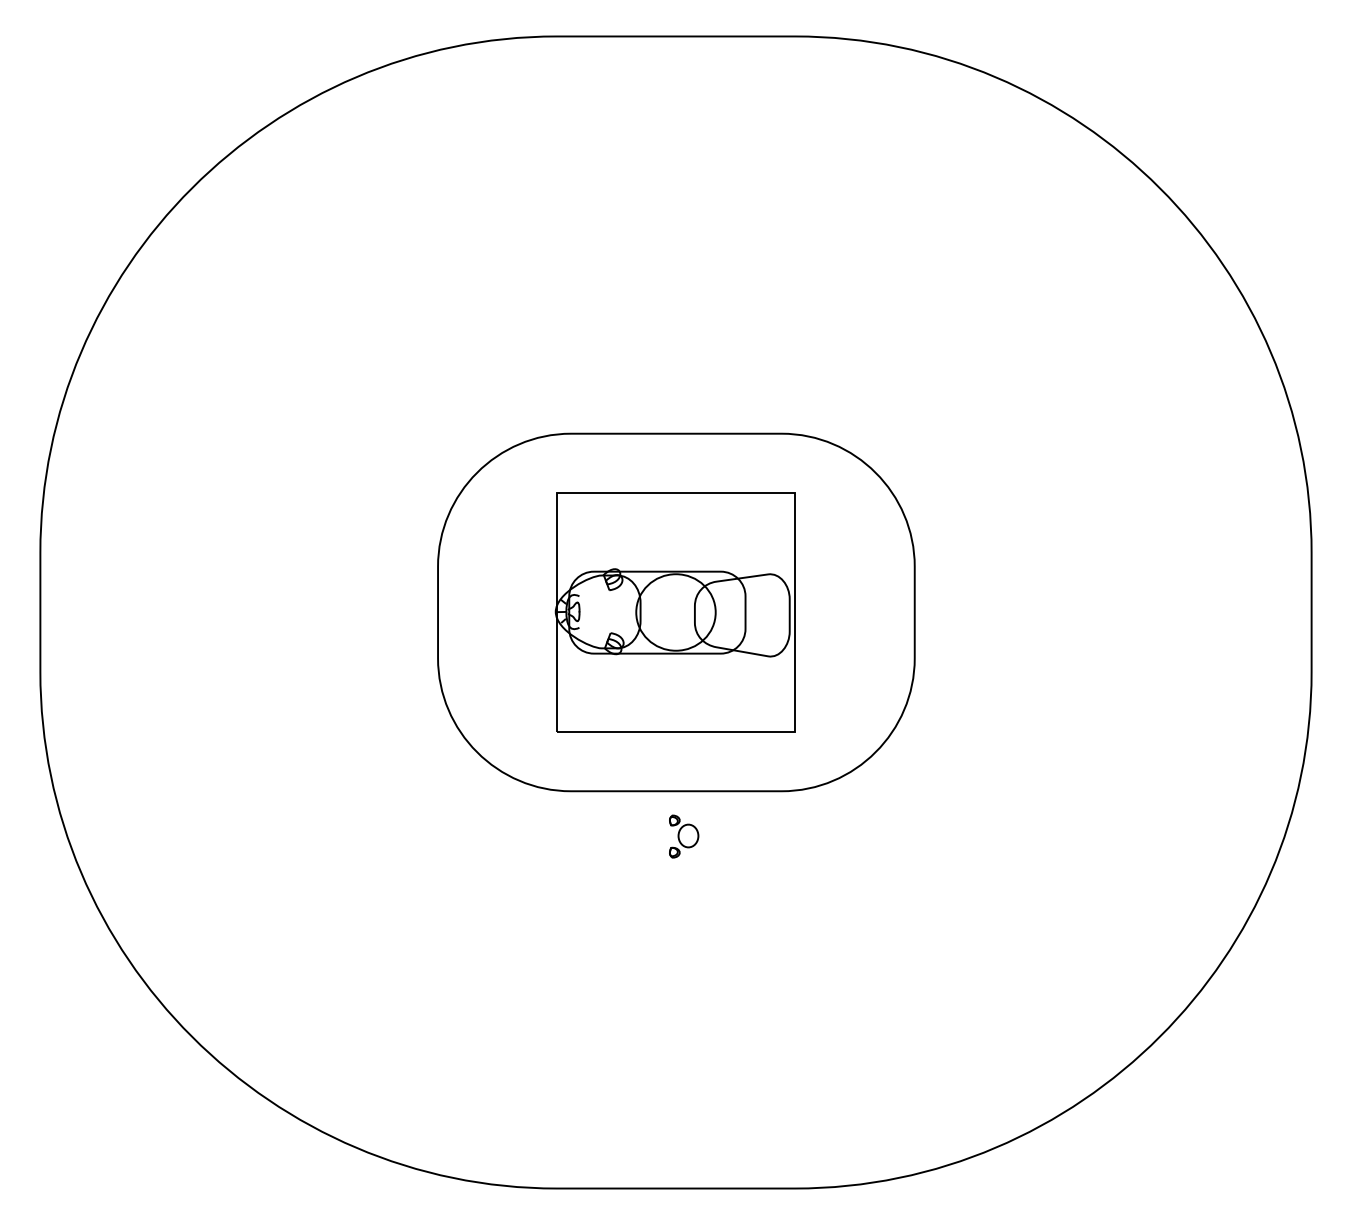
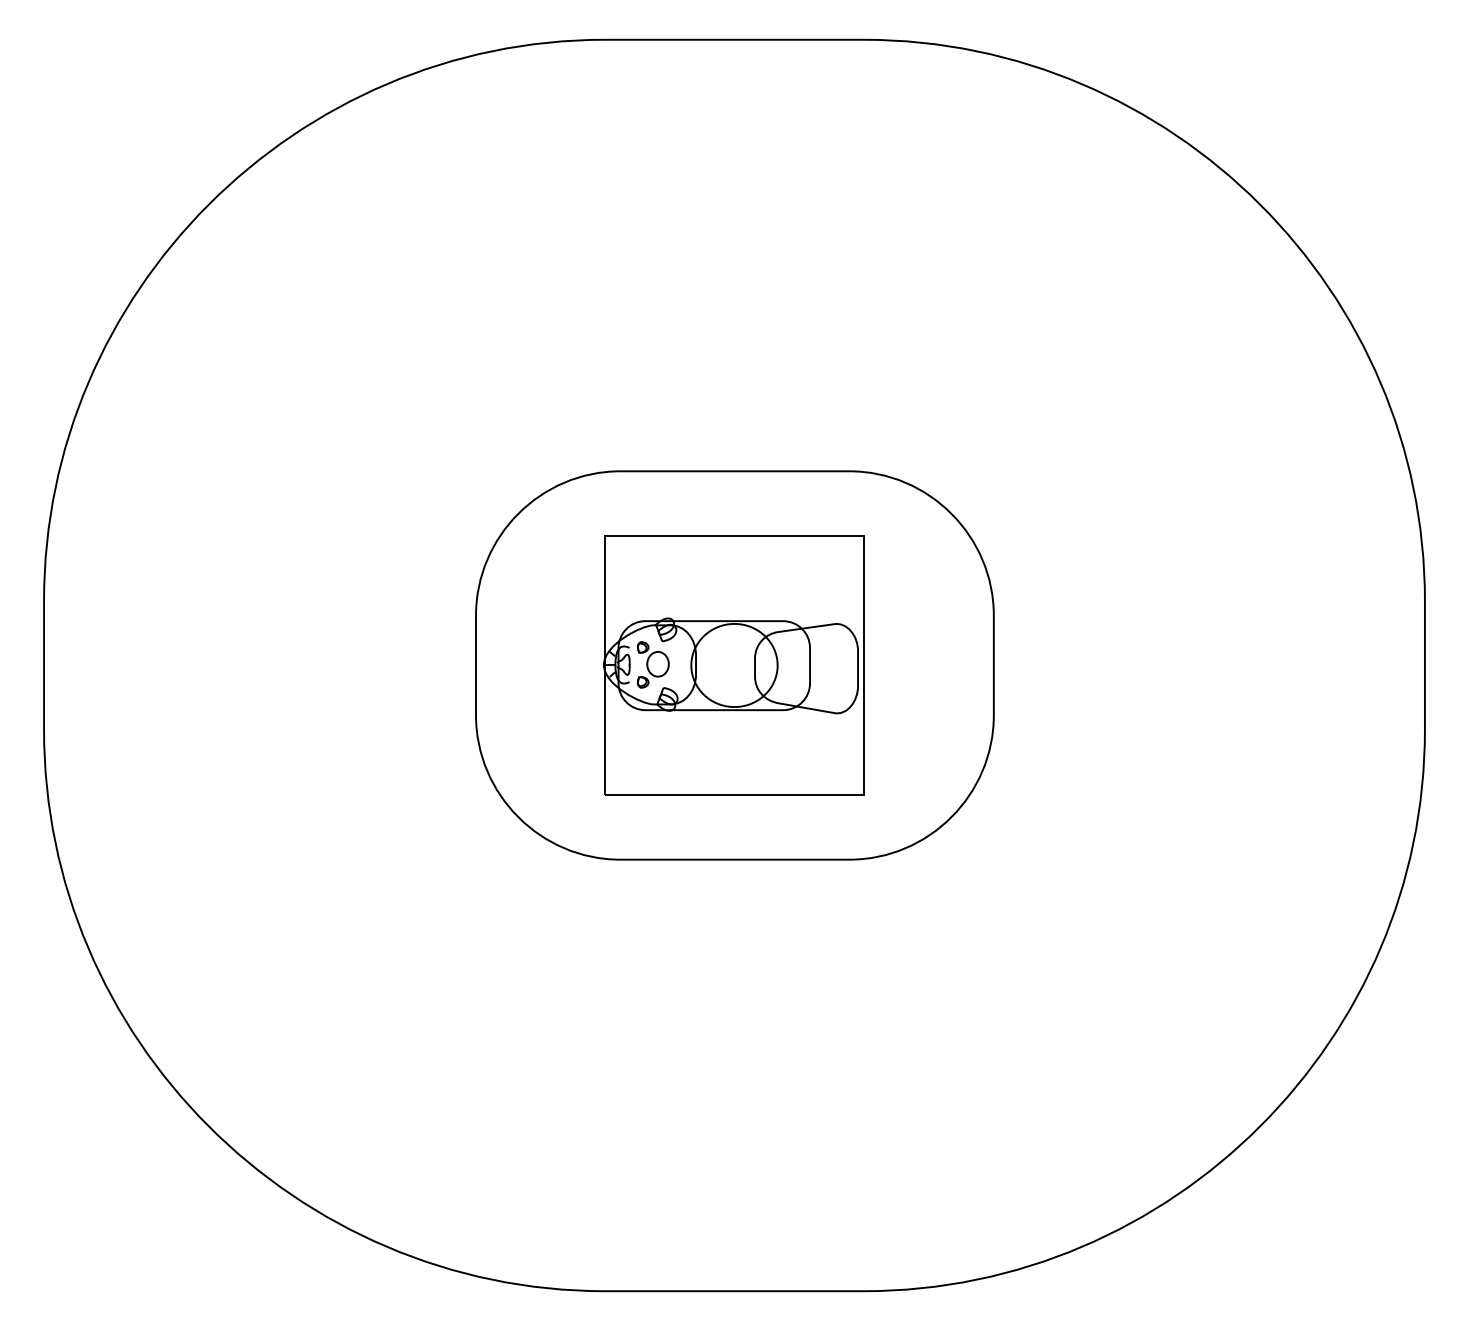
part: (684, 836) -> (653, 664), moved

